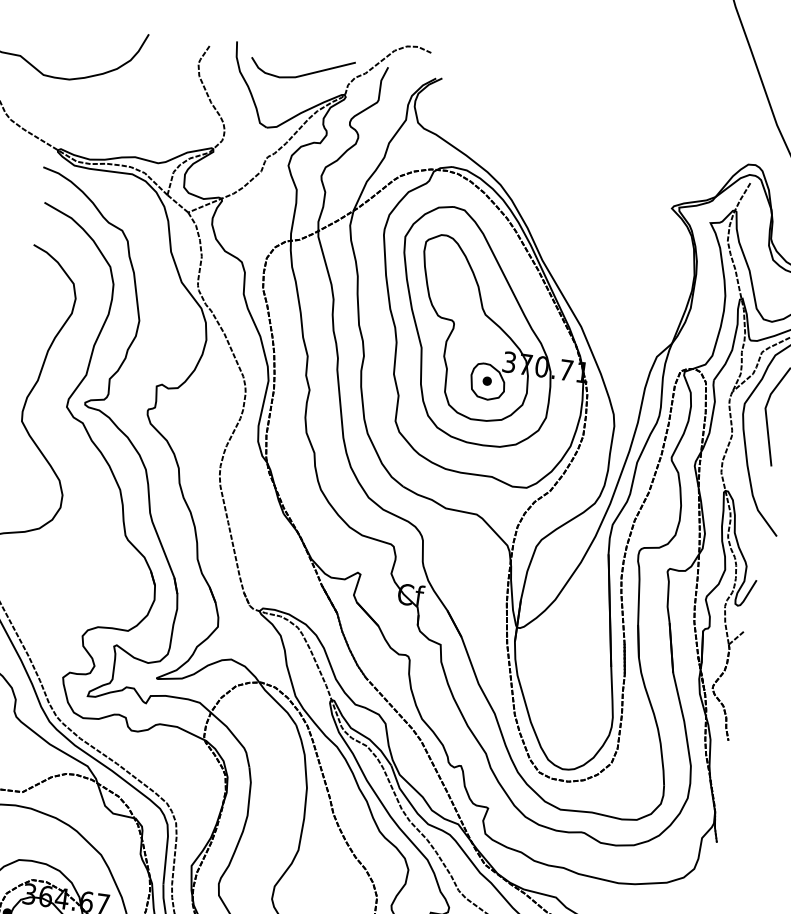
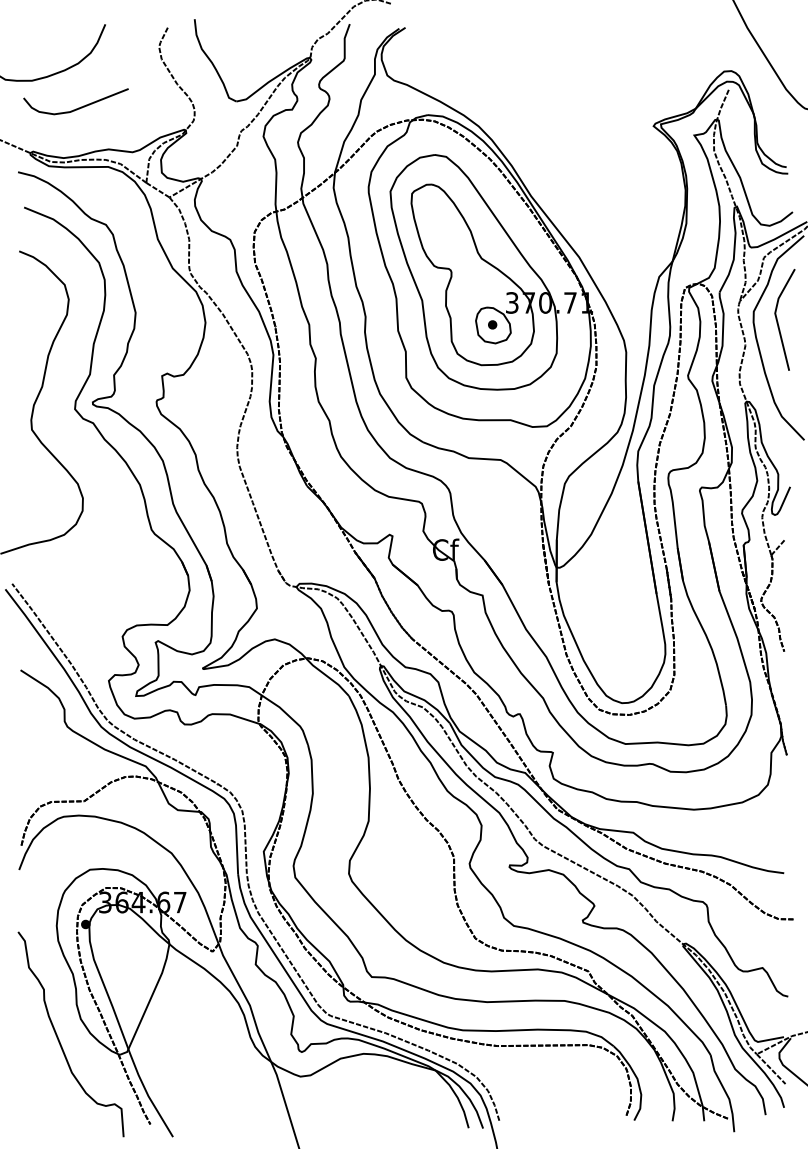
curve: (304, 73) -> (78, 107), moved

